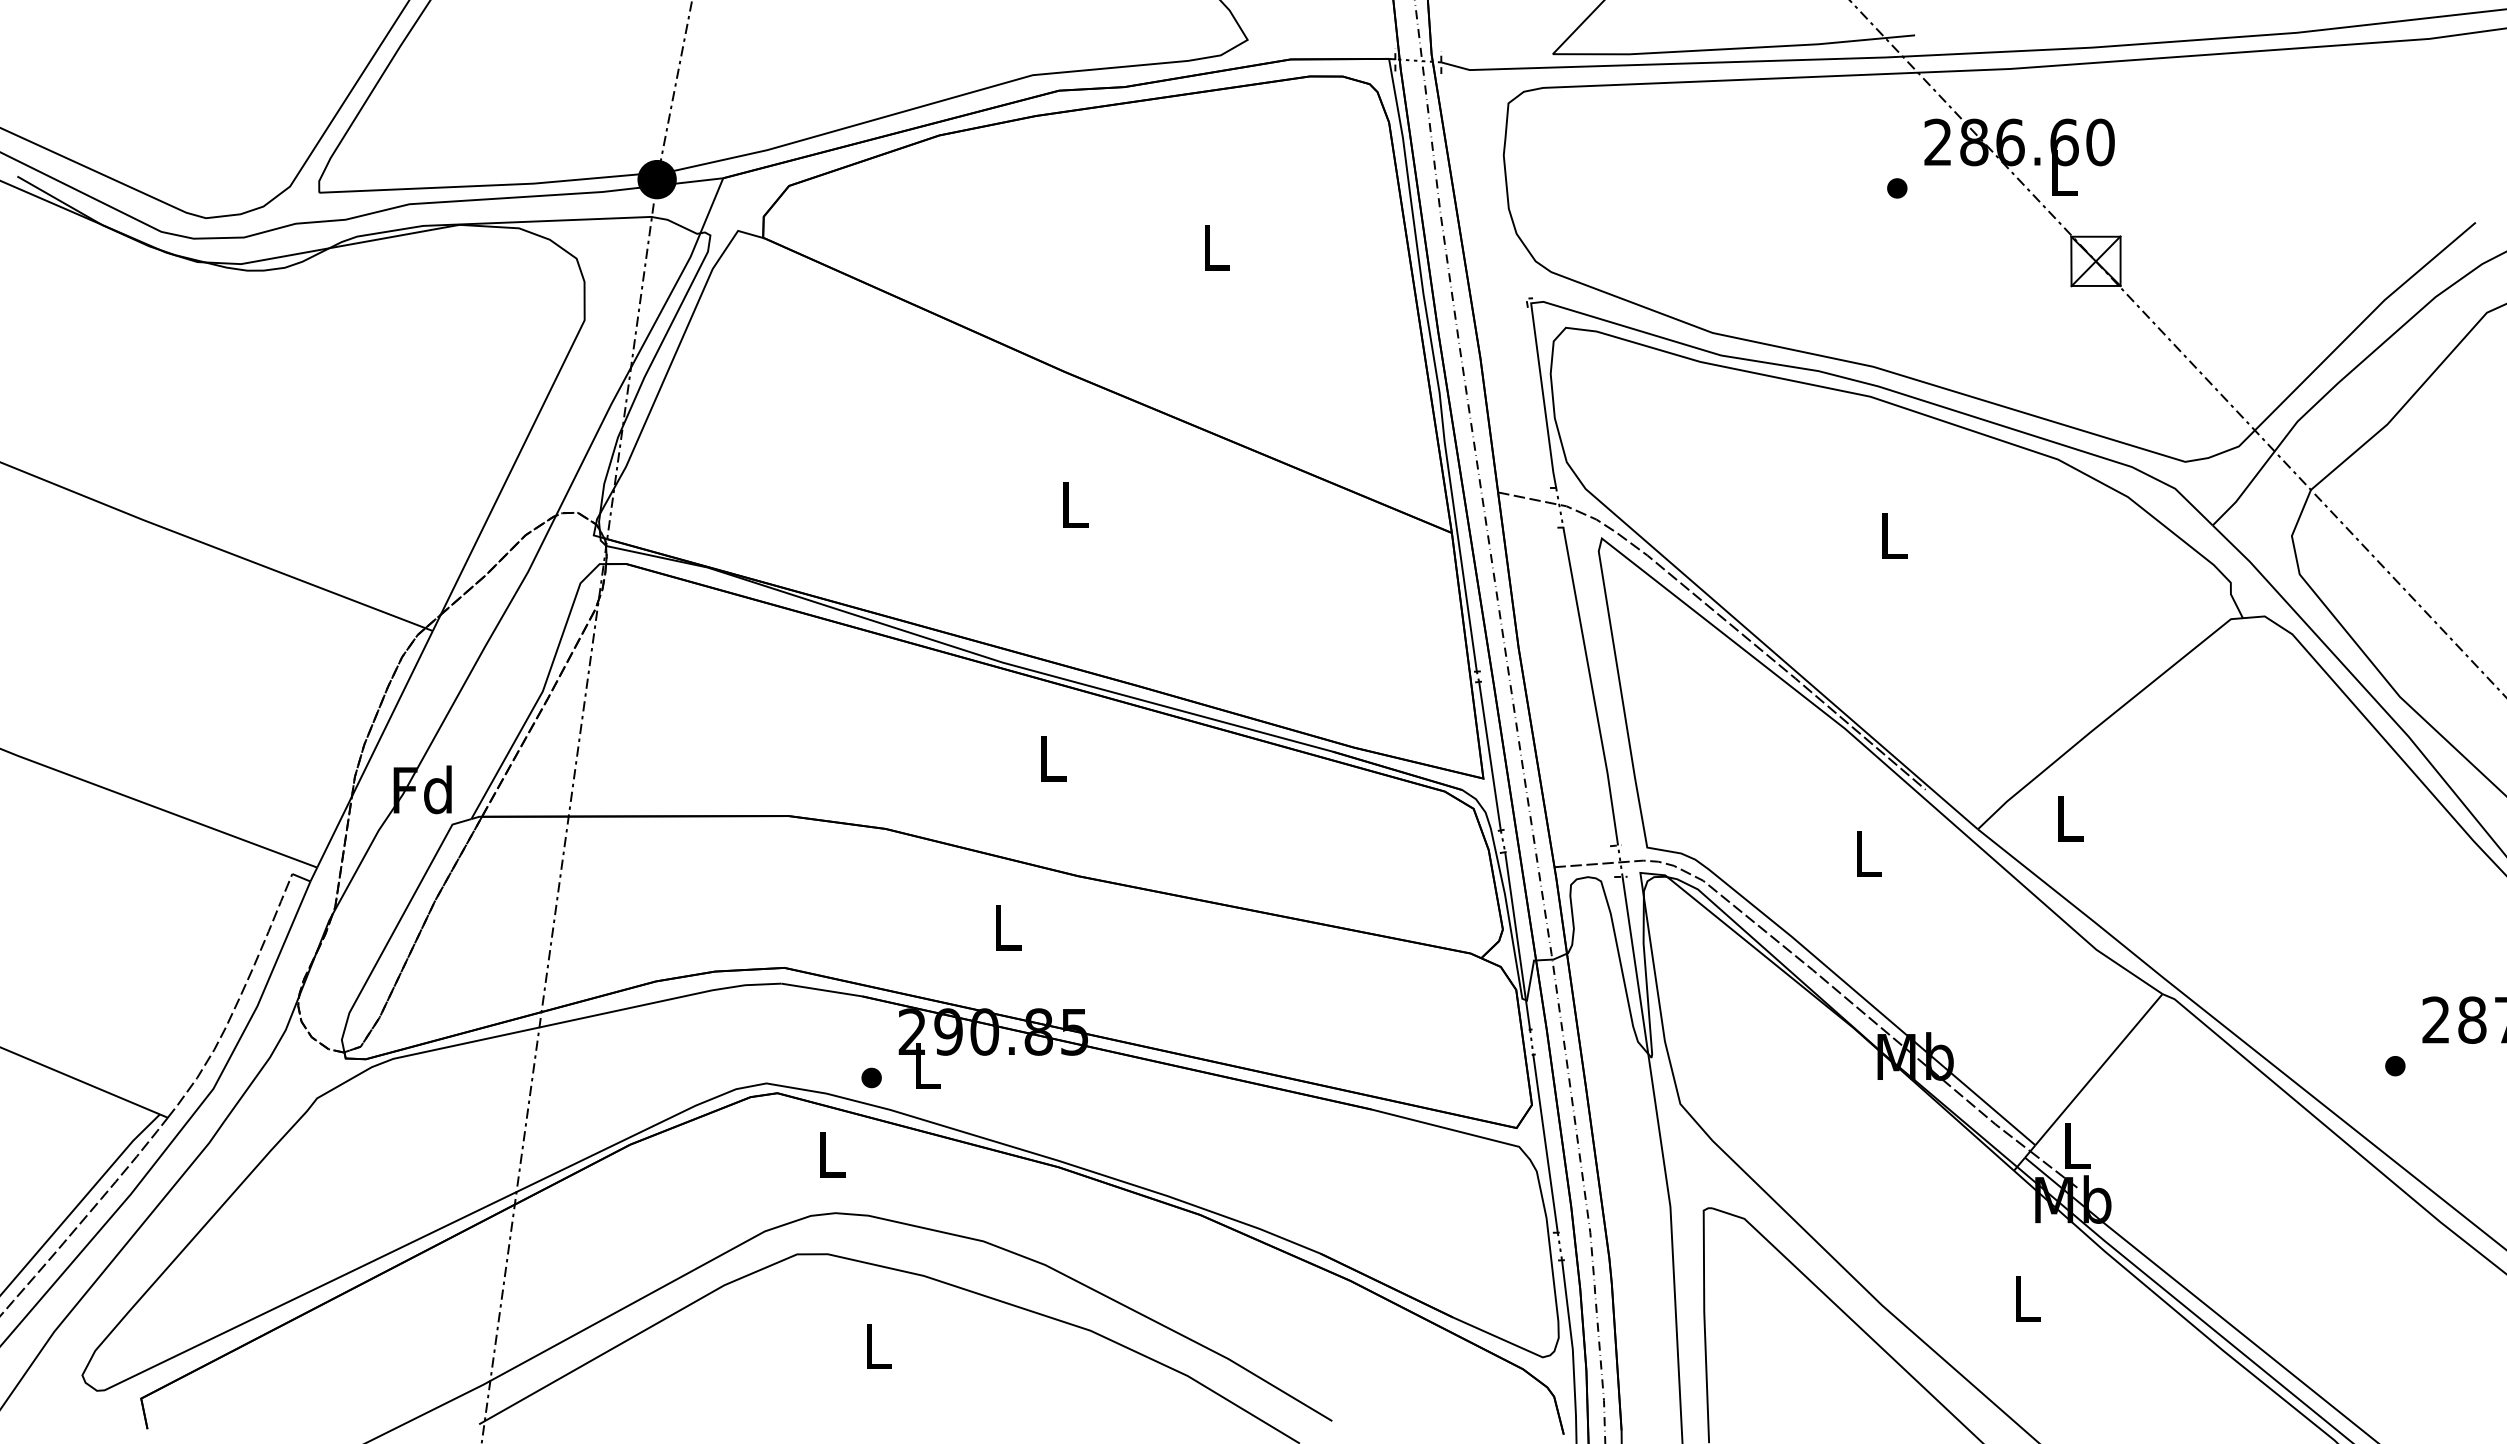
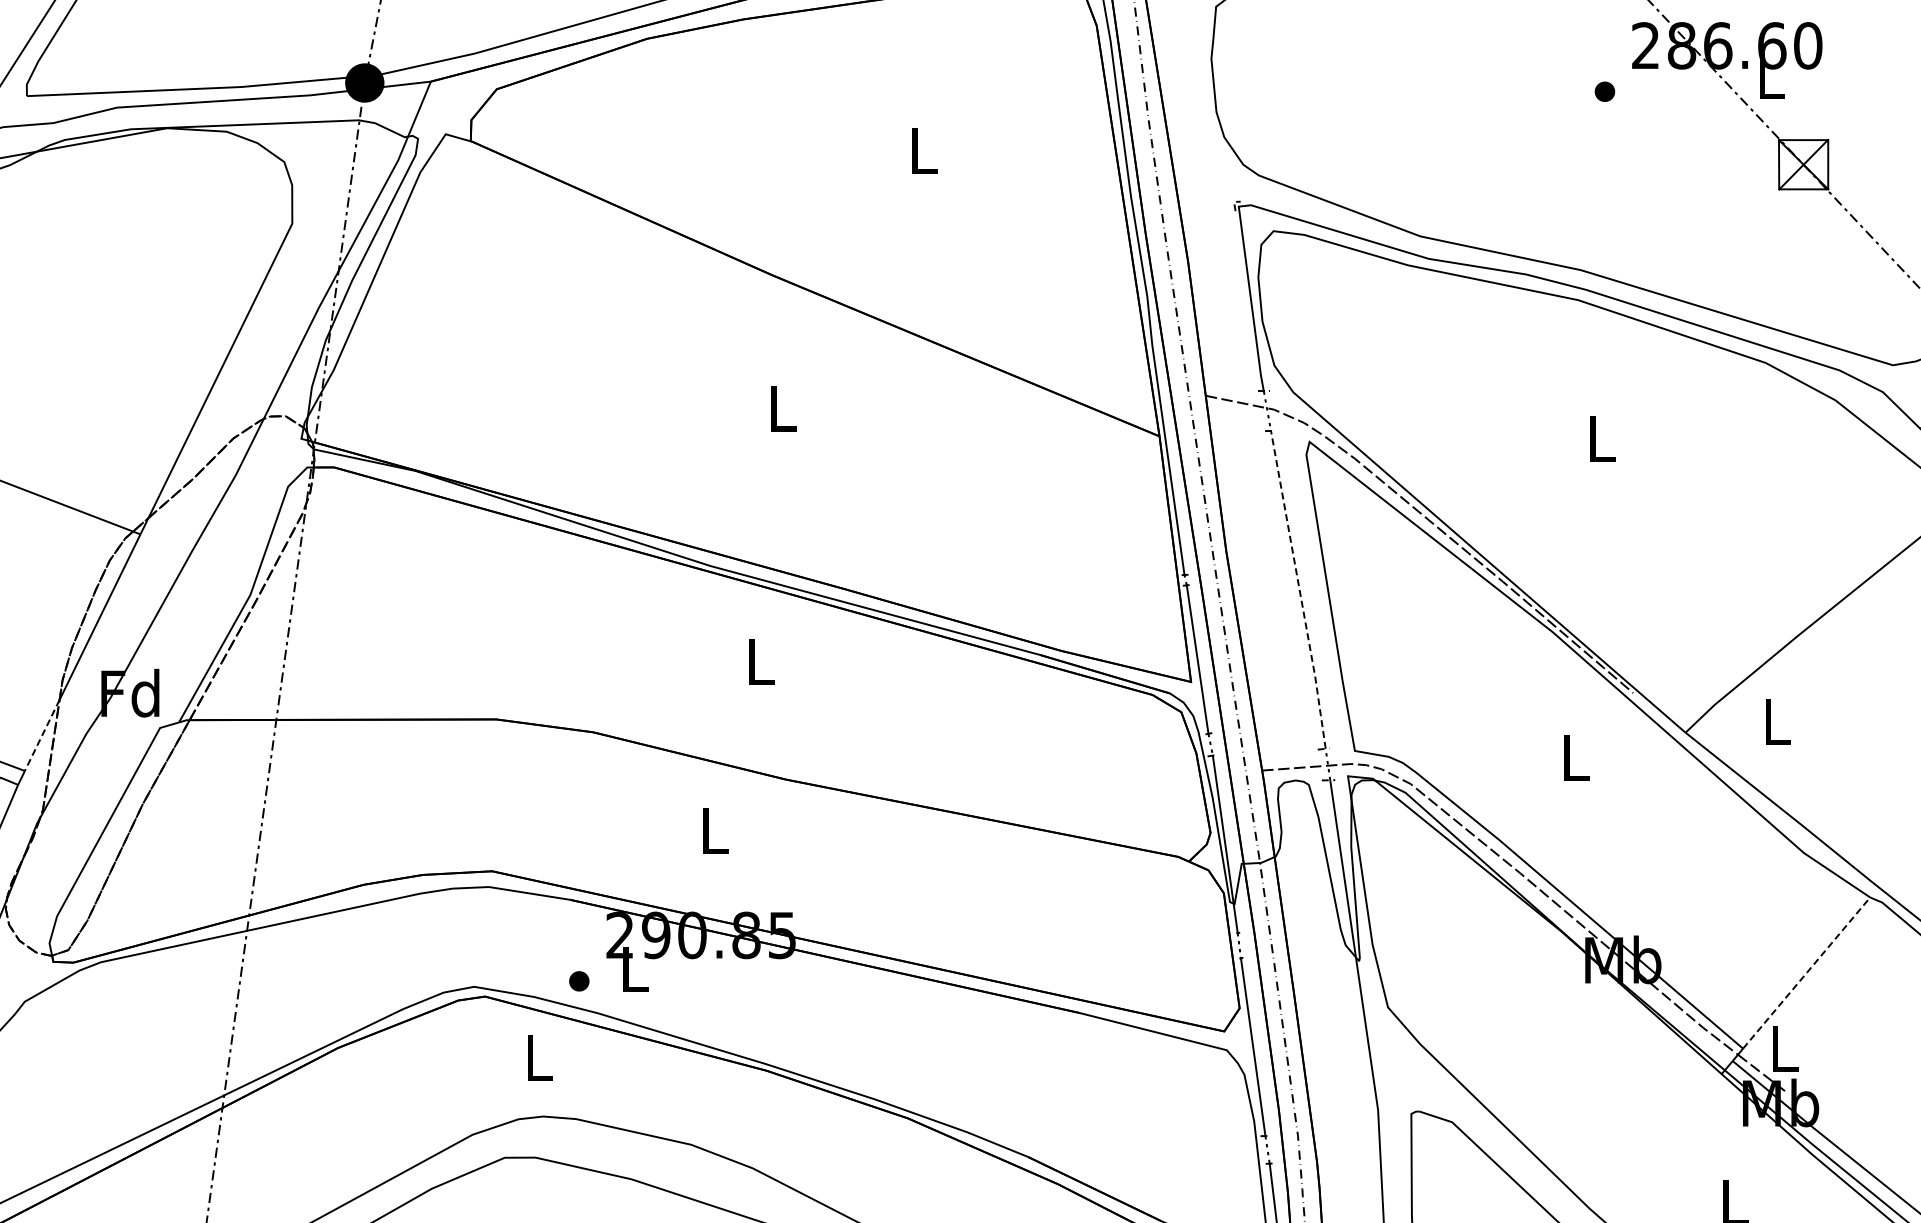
line: (1592, 686) -> (1300, 589), solid -> dashed
line: (334, 832) -> (42, 735), solid -> dashed
line: (2099, 1068) -> (1807, 971), solid -> dashed

